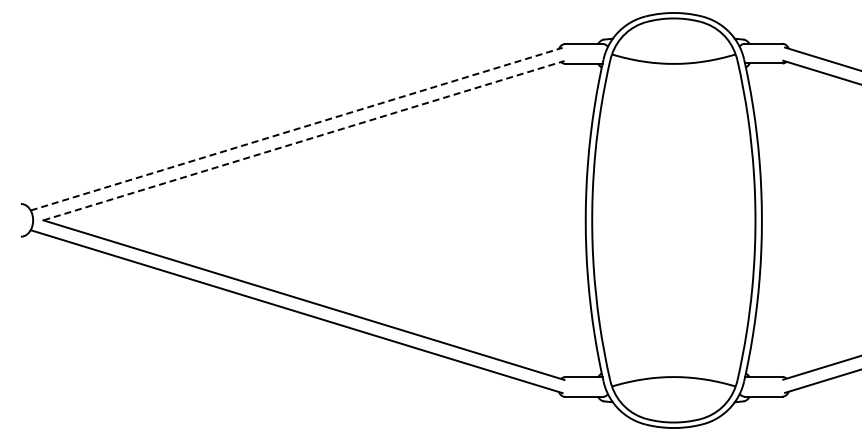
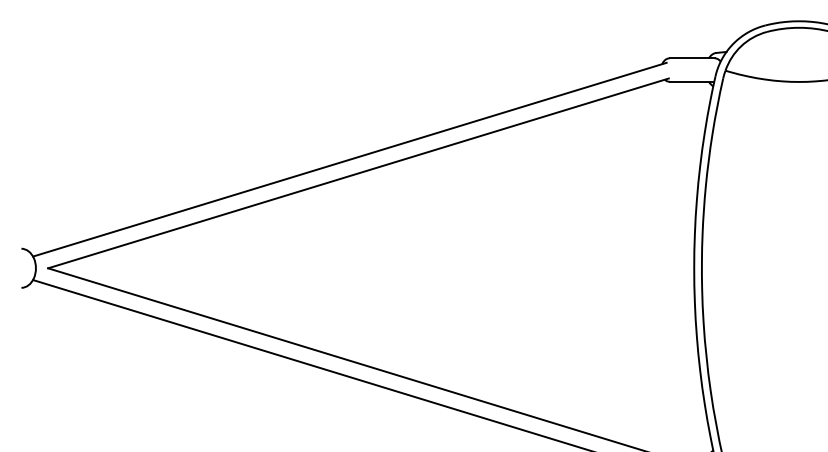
line: (297, 129) -> (350, 160), dashed -> solid
line: (304, 140) -> (359, 173), dashed -> solid

